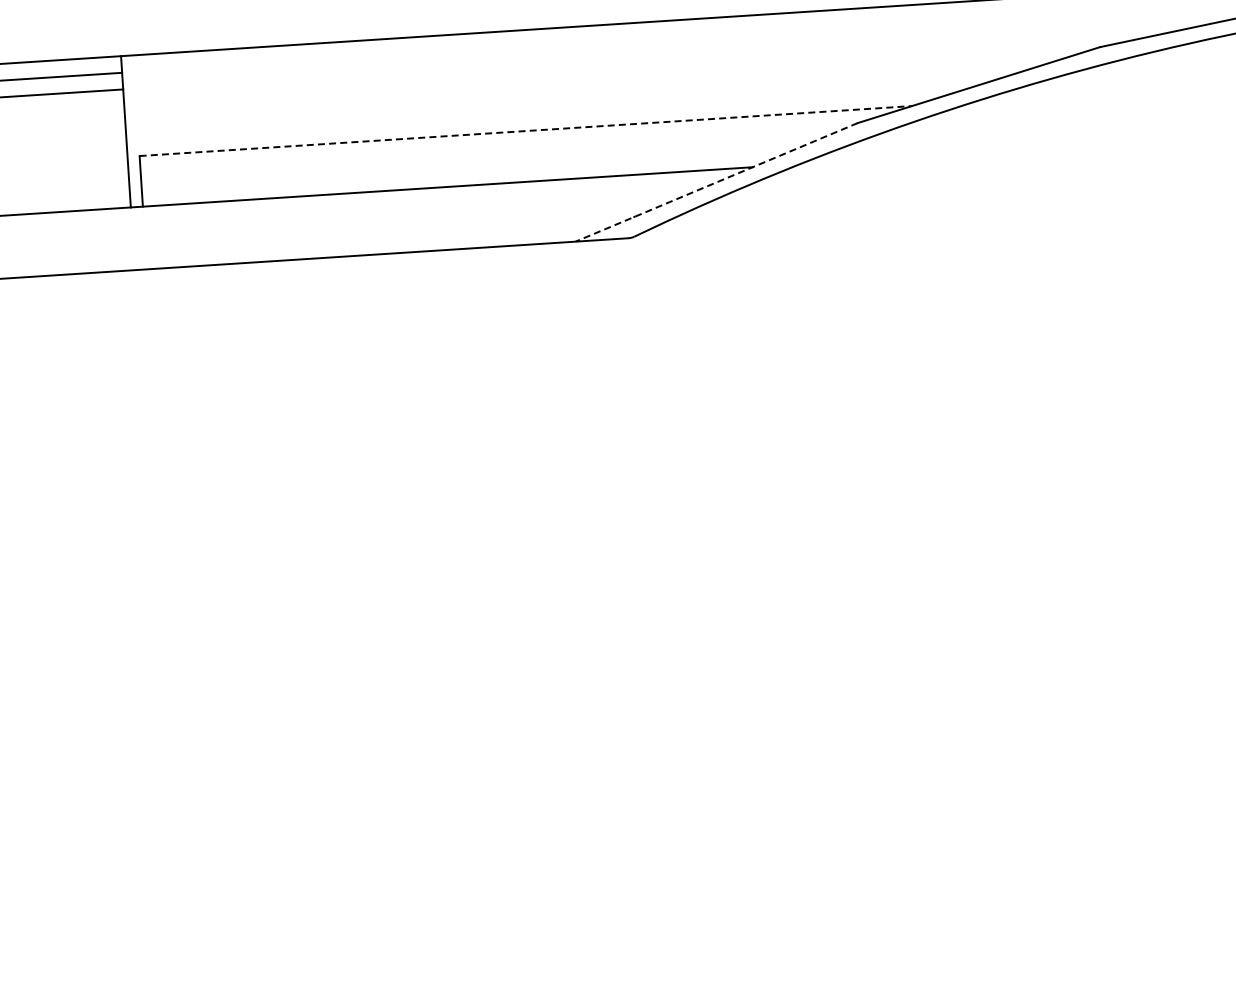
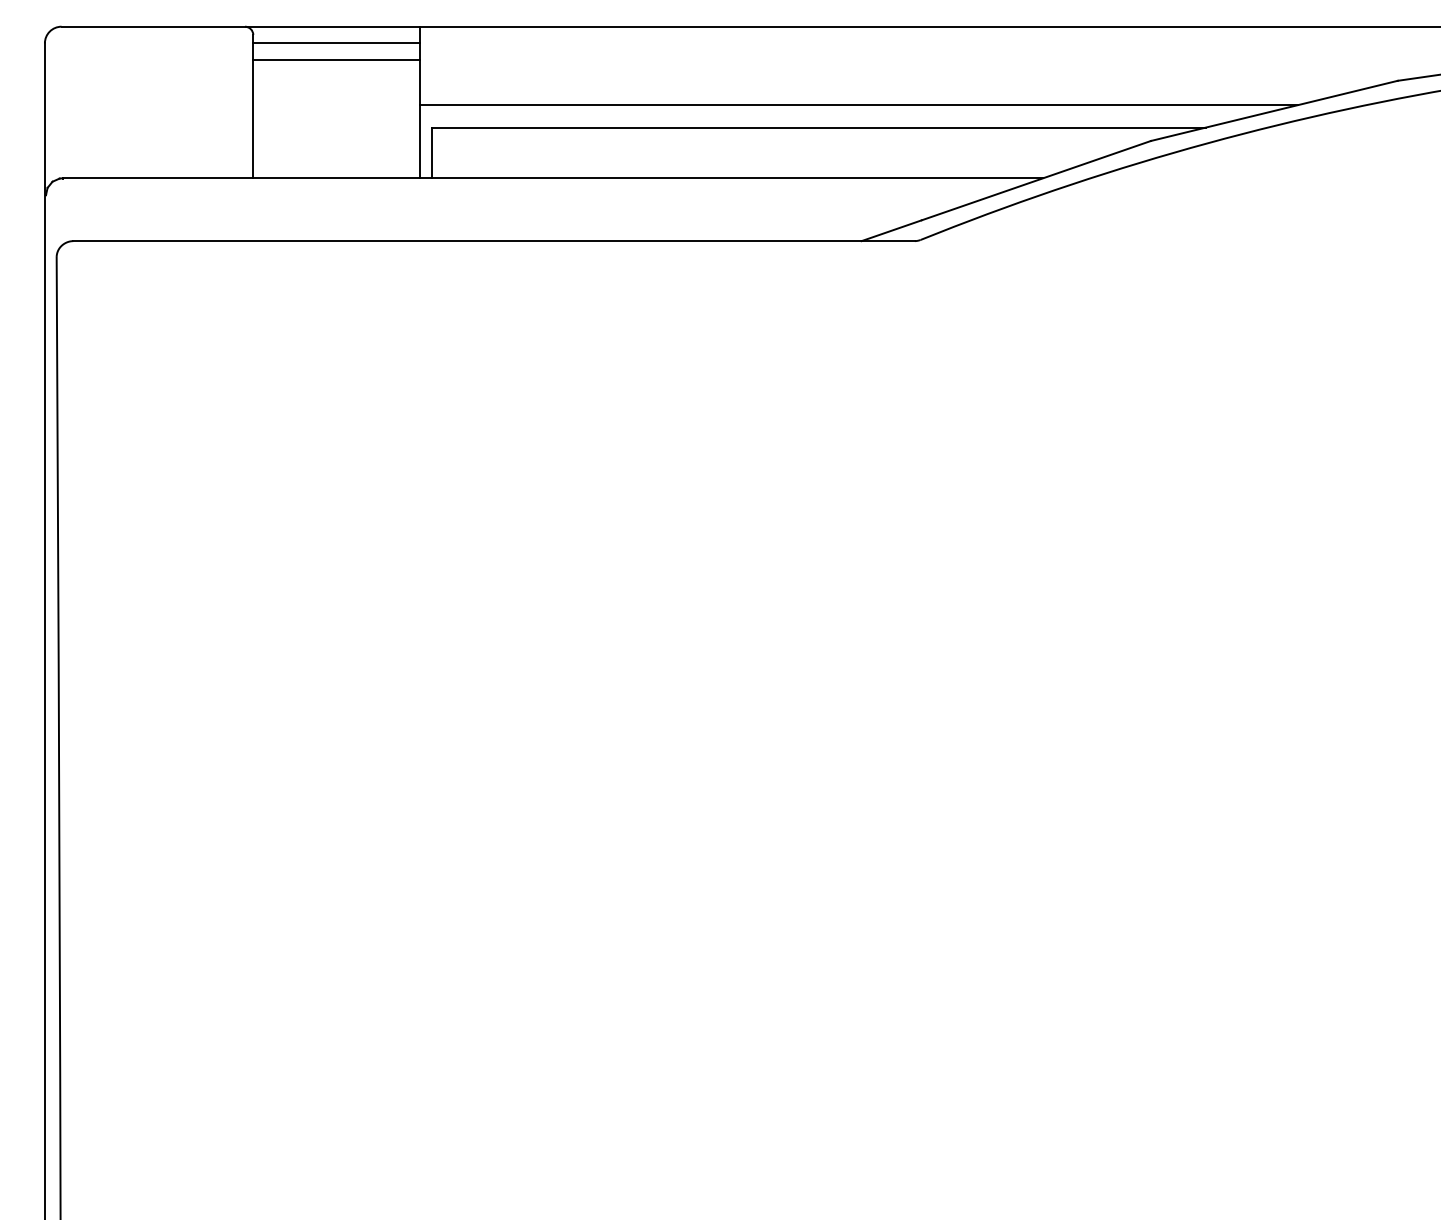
line: (564, 106) -> (859, 105), added
line: (526, 130) -> (819, 127), dashed -> solid
line: (715, 182) -> (1005, 191), dashed -> solid

